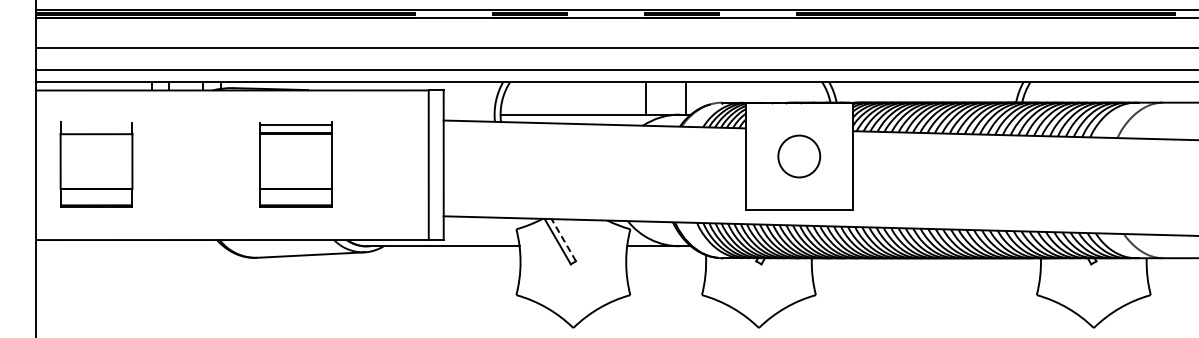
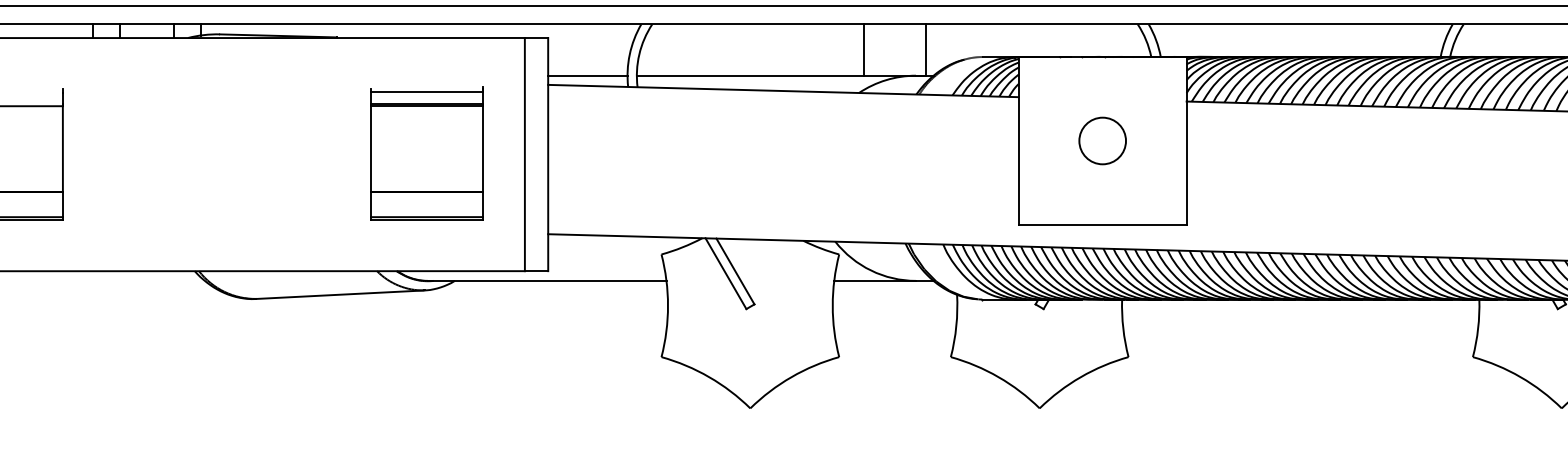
line: (468, 114) -> (586, 75), added
circle: (799, 156) -> (1102, 140), size x0.71
part: (295, 164) -> (426, 153), moved
line: (563, 239) -> (734, 270), dashed -> solid

